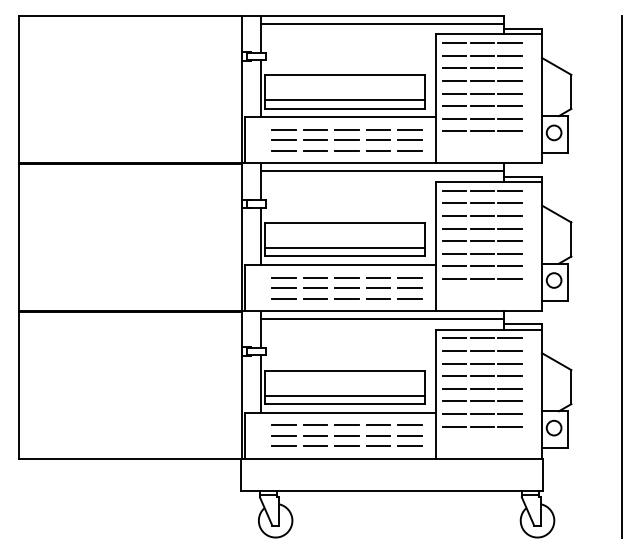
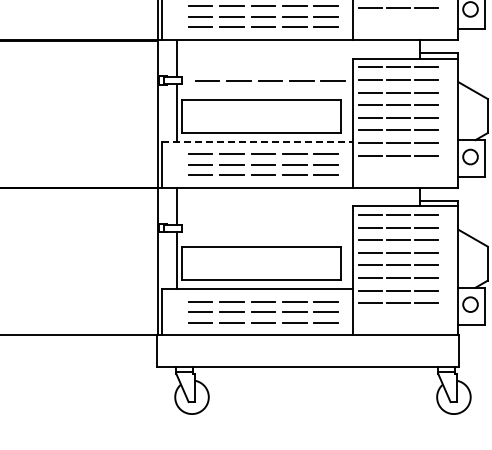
line: (382, 171) -> (298, 48), removed
line: (353, 203) -> (269, 80), added
line: (344, 248) -> (260, 125), removed
line: (341, 265) -> (257, 142), solid -> dashed
line: (382, 319) -> (298, 196), removed
line: (344, 395) -> (260, 272), removed

